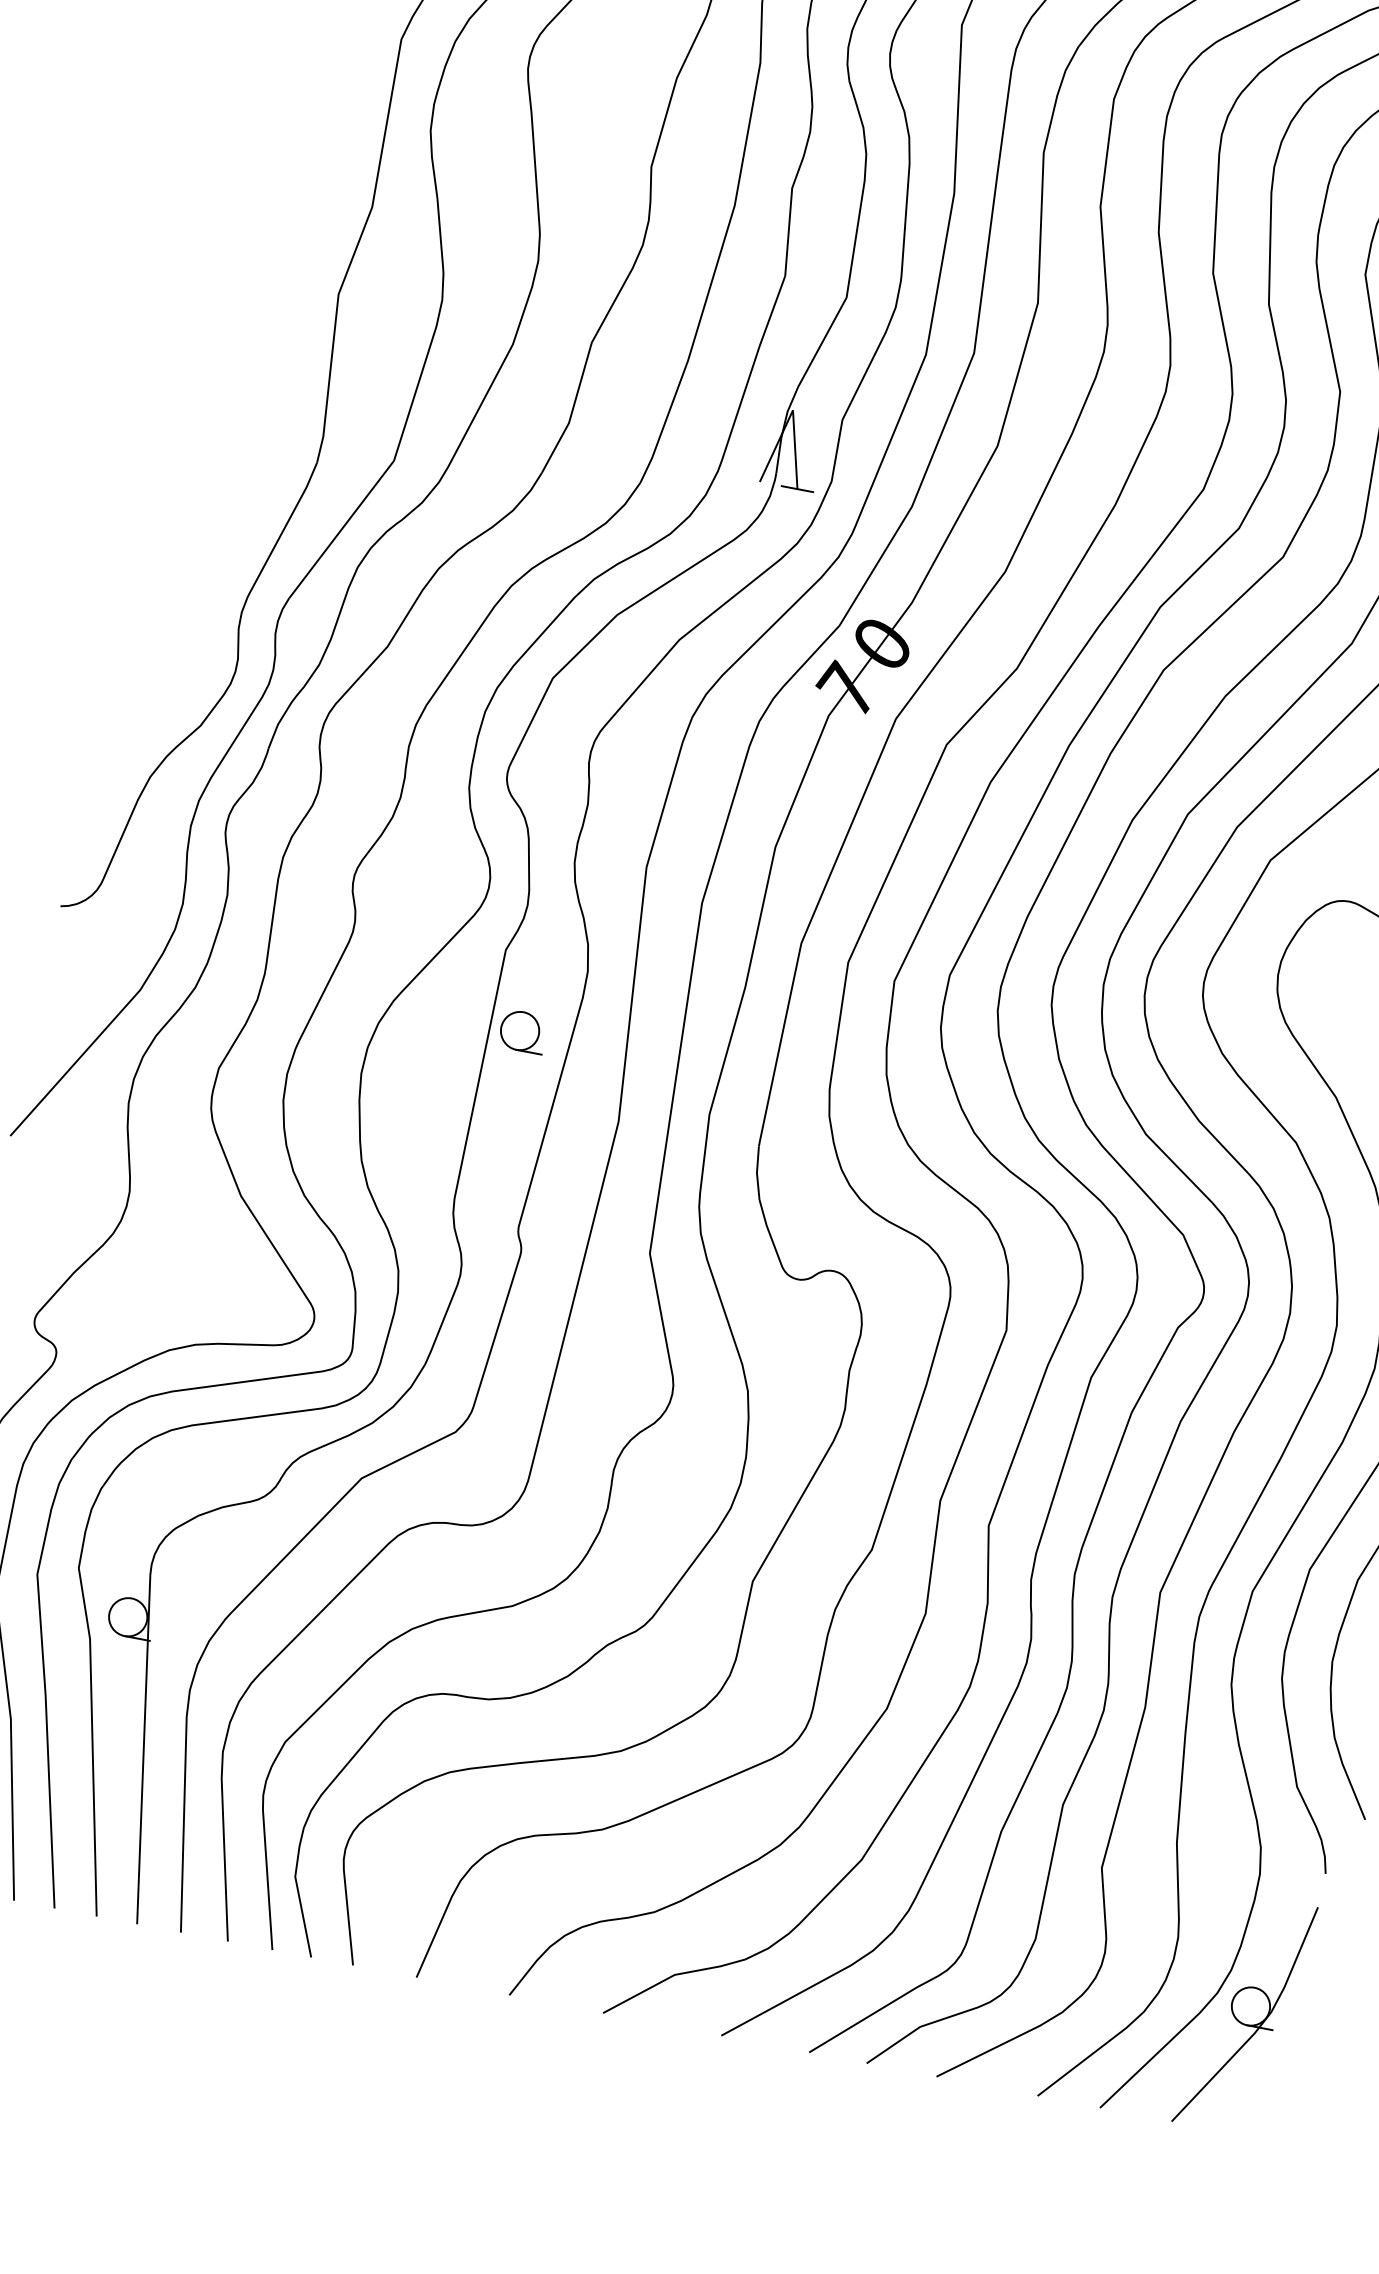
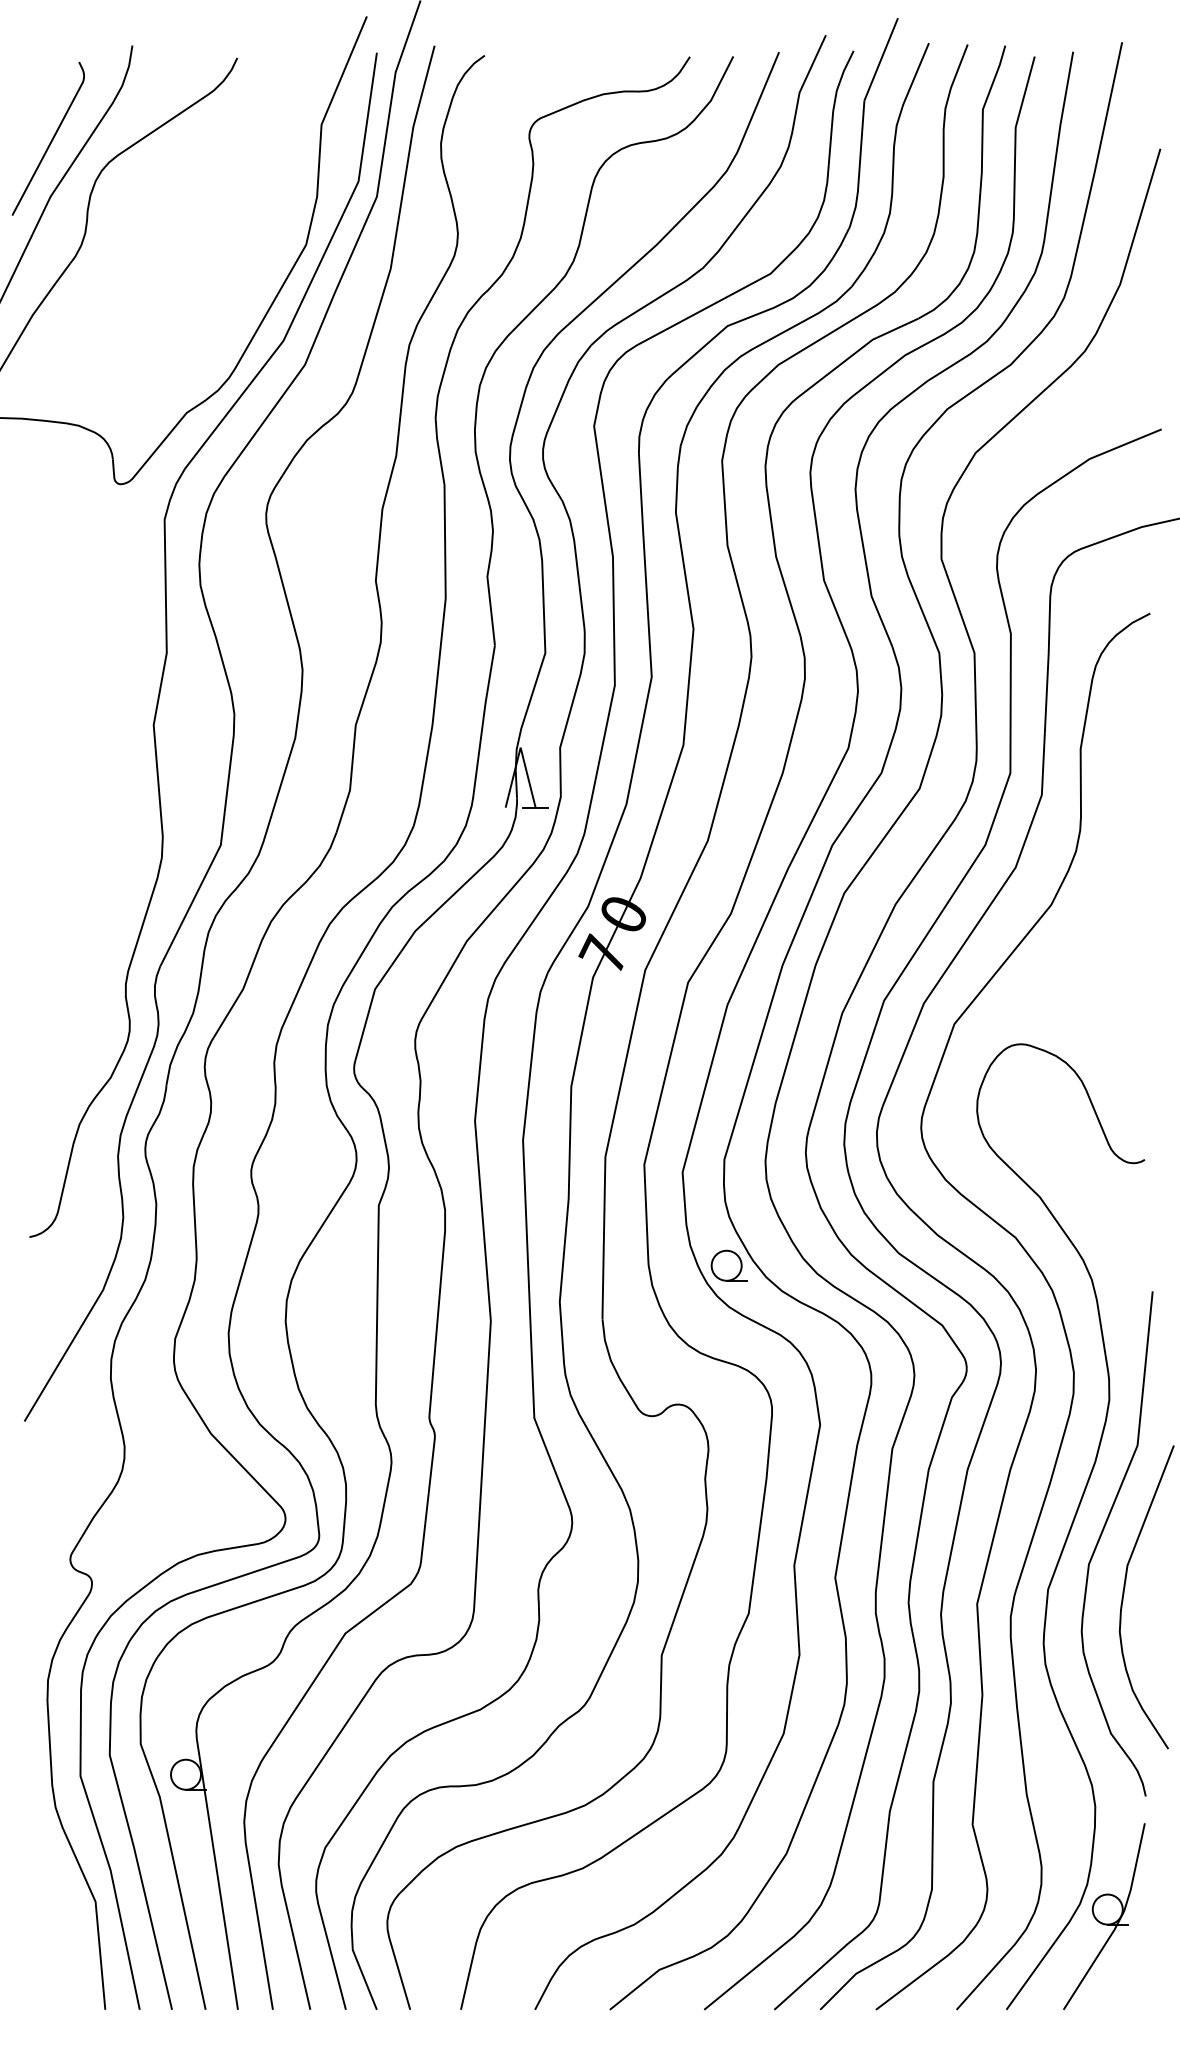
part: (522, 1031) -> (728, 1265), moved

